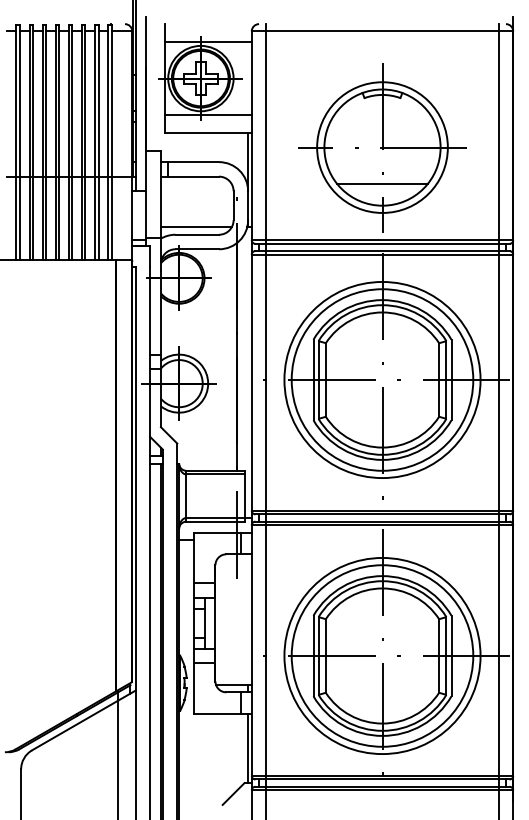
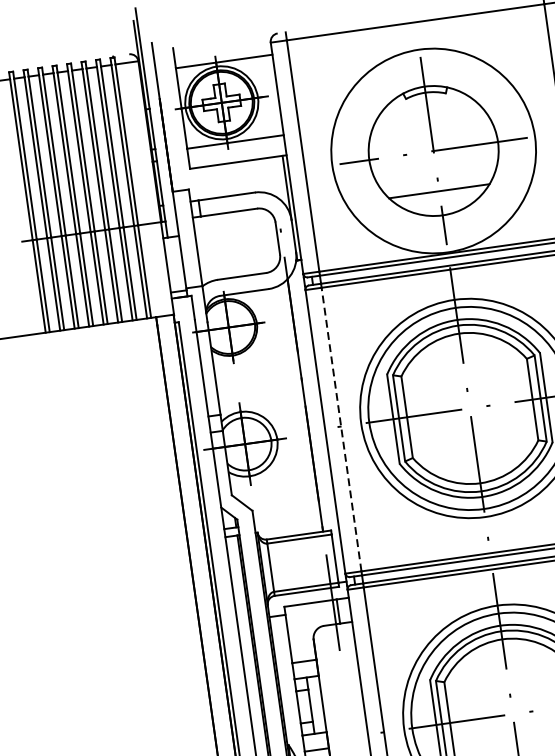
circle: (382, 147) -> (433, 150), size x1.4
line: (195, 227) -> (238, 268), removed
line: (266, 382) -> (341, 429), solid -> dashed

